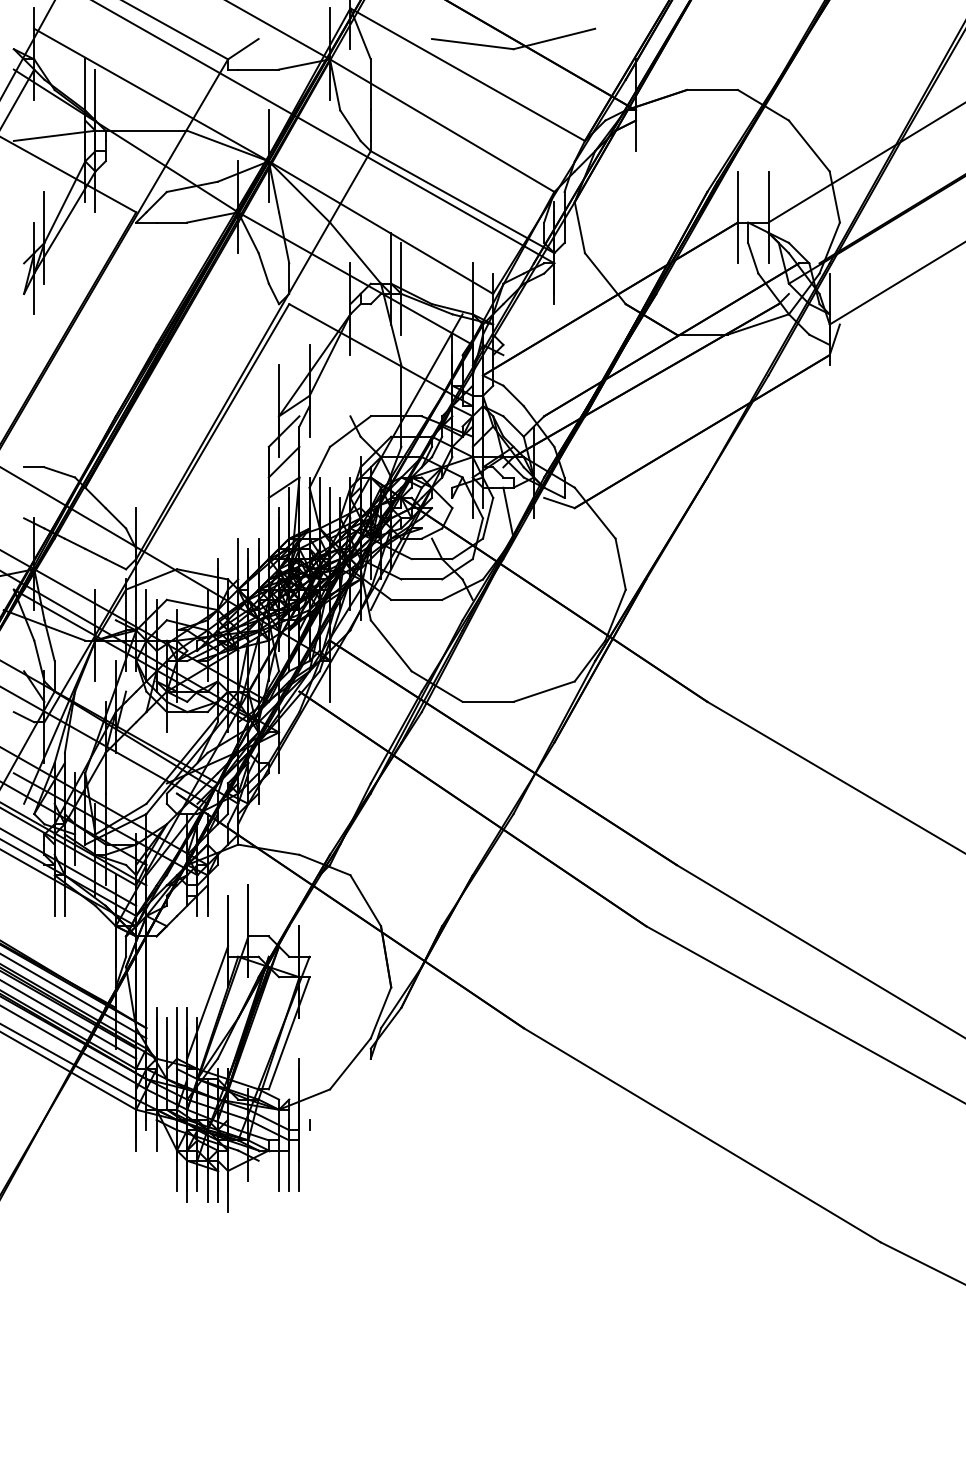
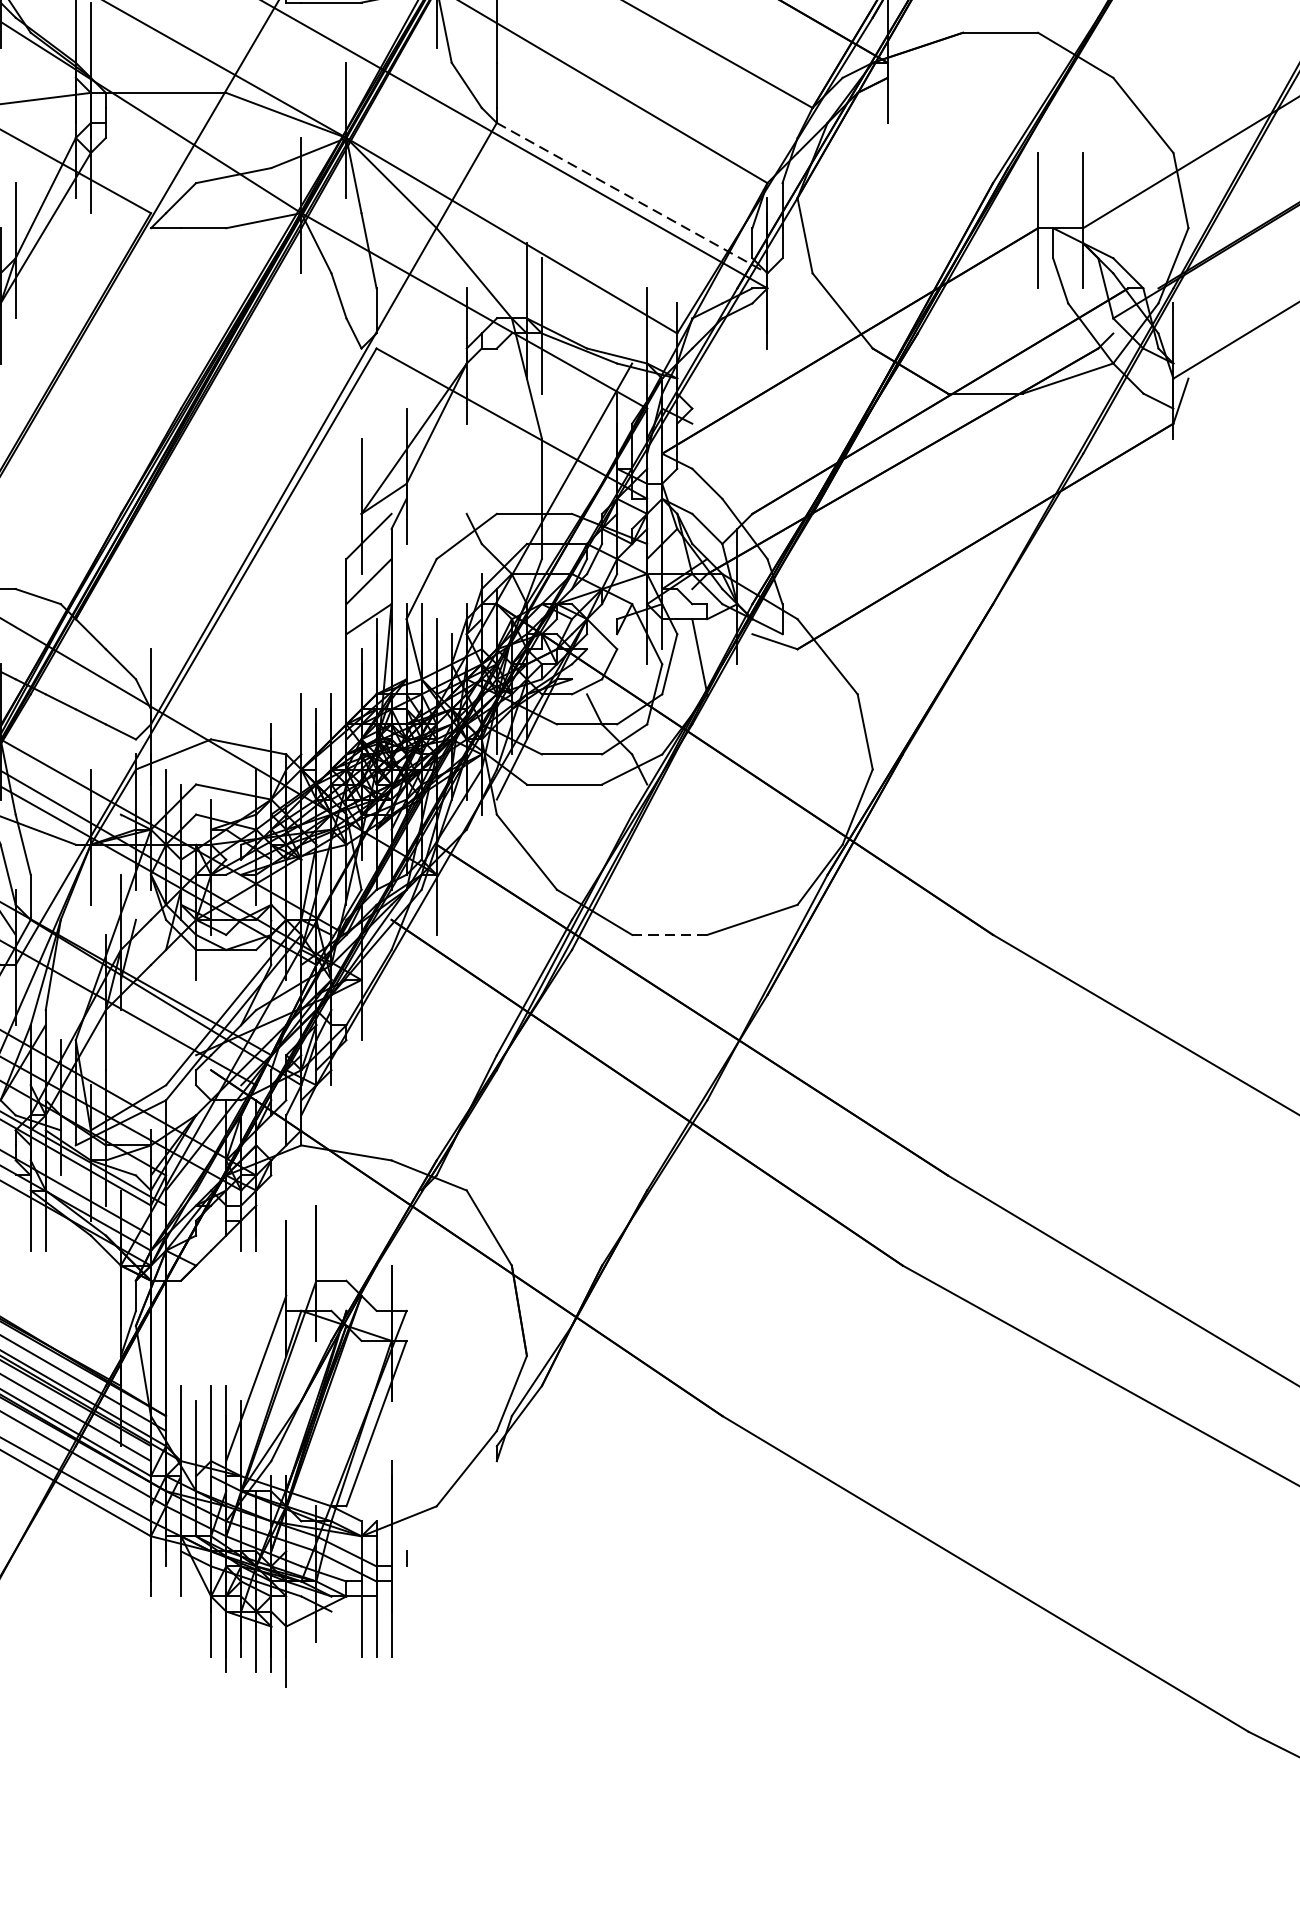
line: (462, 202) -> (632, 198), solid -> dashed
line: (488, 701) -> (670, 934), solid -> dashed

